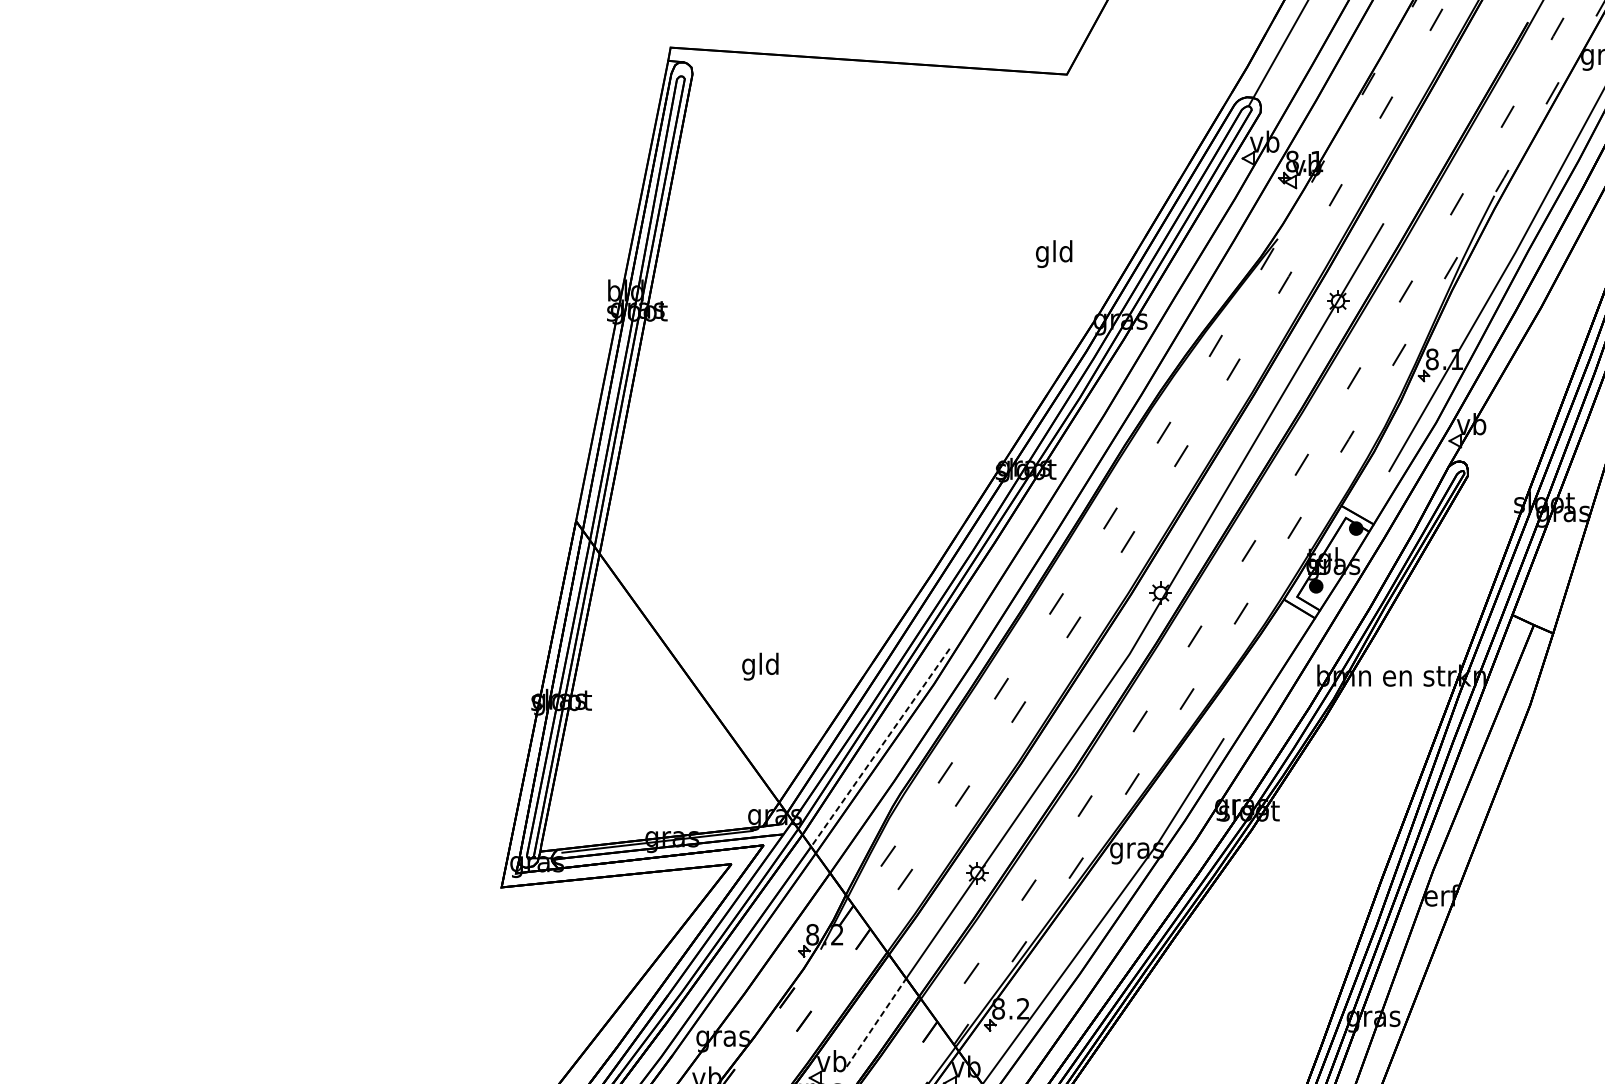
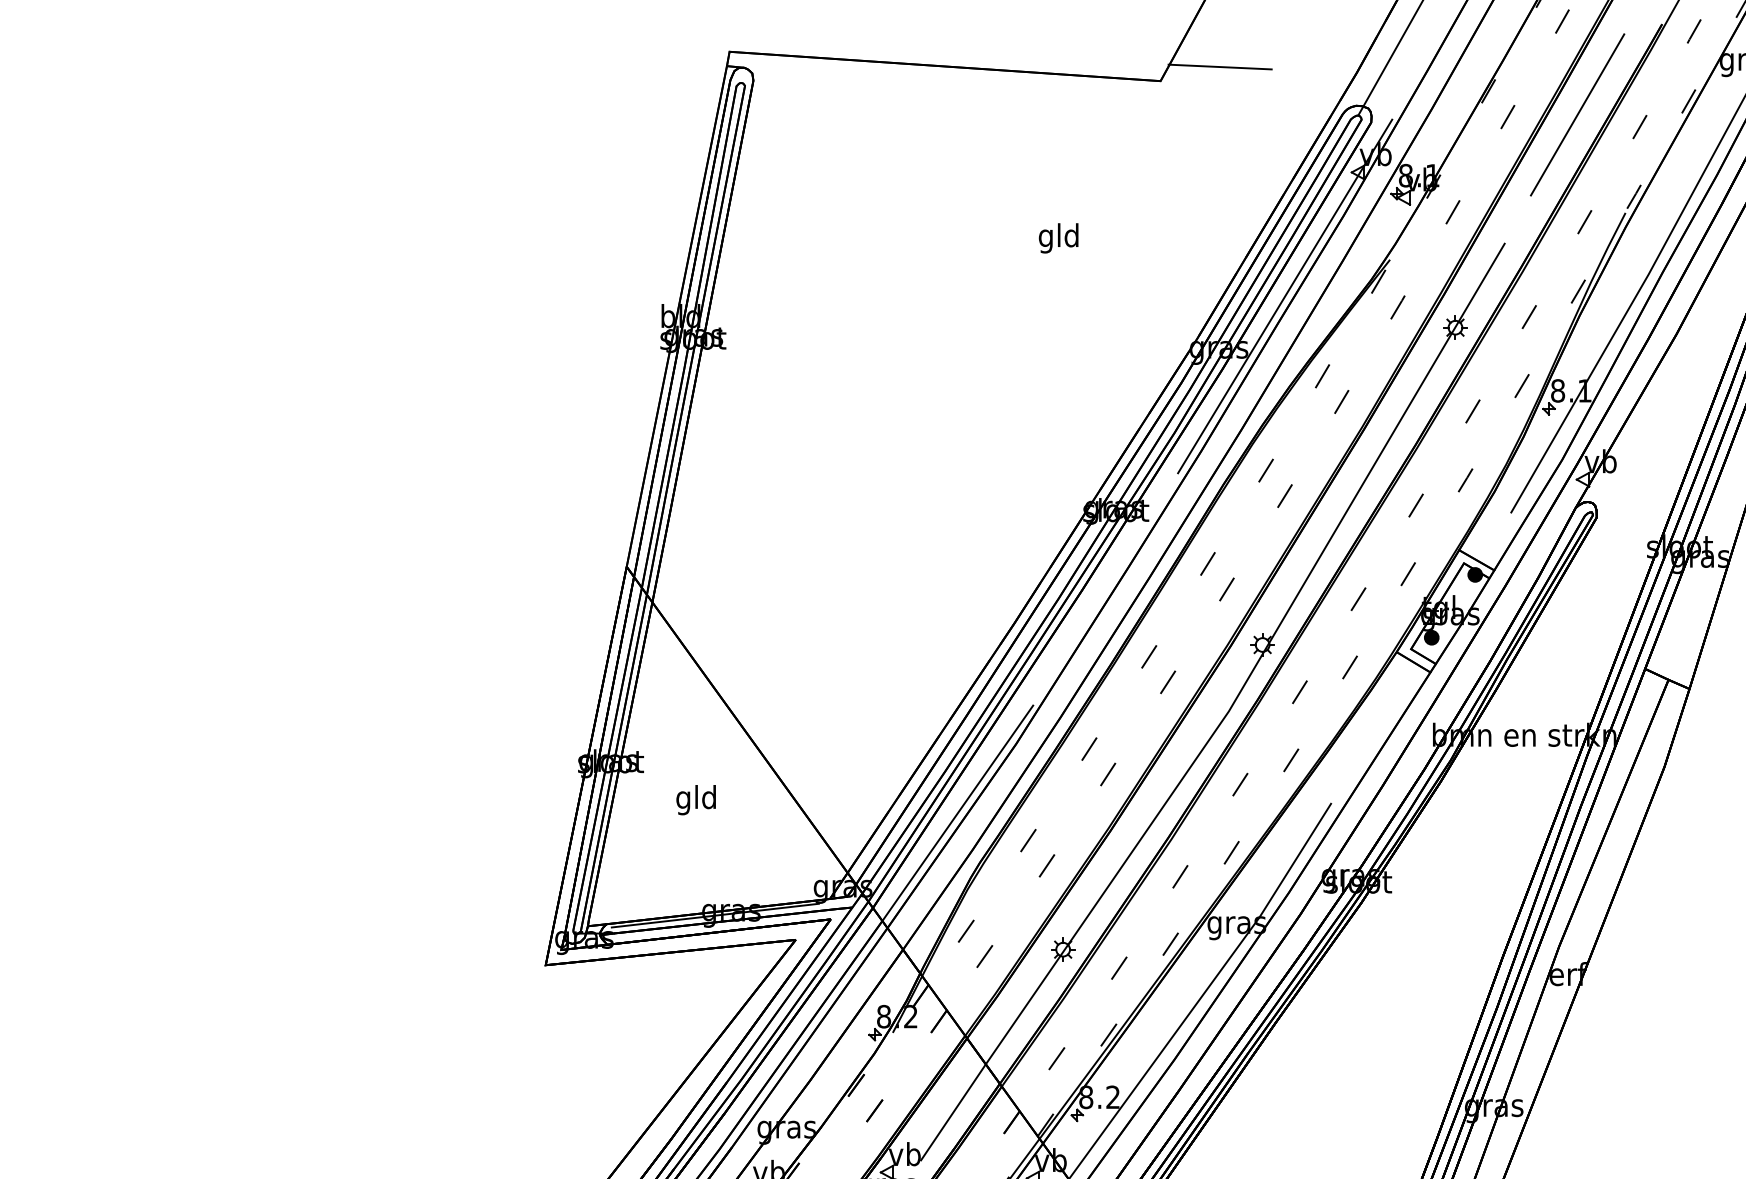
line: (1121, 61) -> (1219, 66), added
line: (1450, 105) -> (1577, 114), added
text: (1053, 254) -> (1058, 238), moved
line: (1181, 272) -> (1285, 296), added
text: (759, 667) -> (695, 800), moved
line: (880, 747) -> (957, 813), dashed -> solid
line: (876, 1022) -> (953, 1112), dashed -> solid

